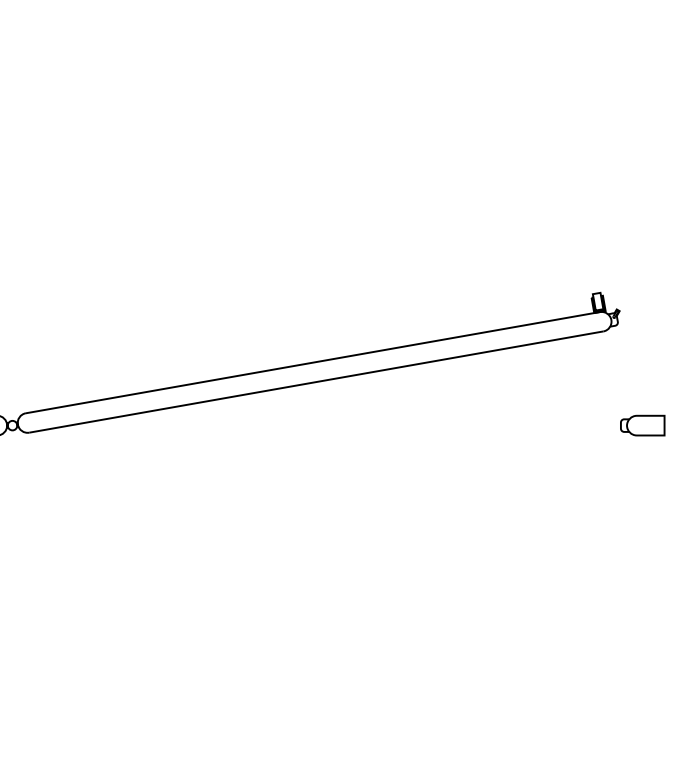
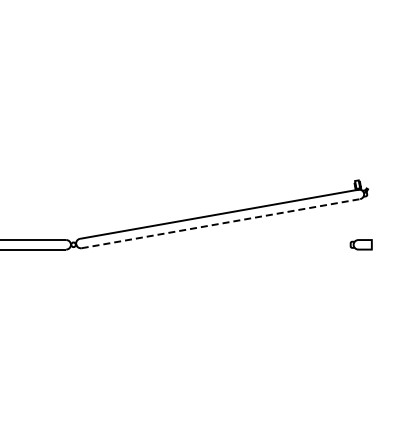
line: (317, 381) -> (221, 223), solid -> dashed
part: (641, 424) -> (360, 244), moved

